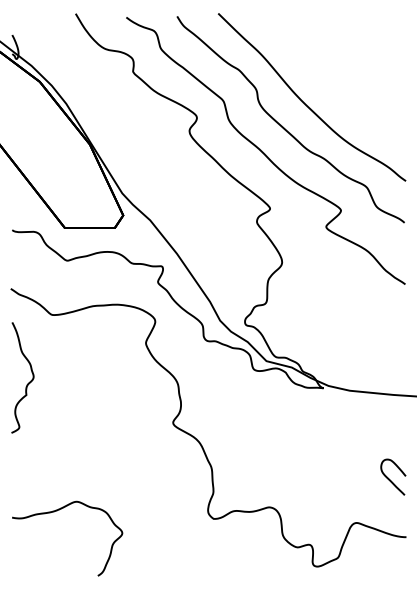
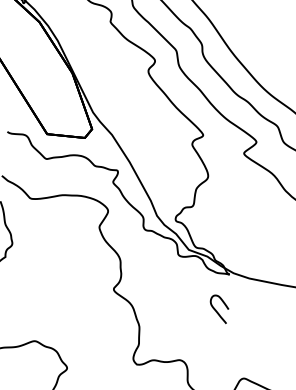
curve: (390, 479) -> (216, 310), moved

